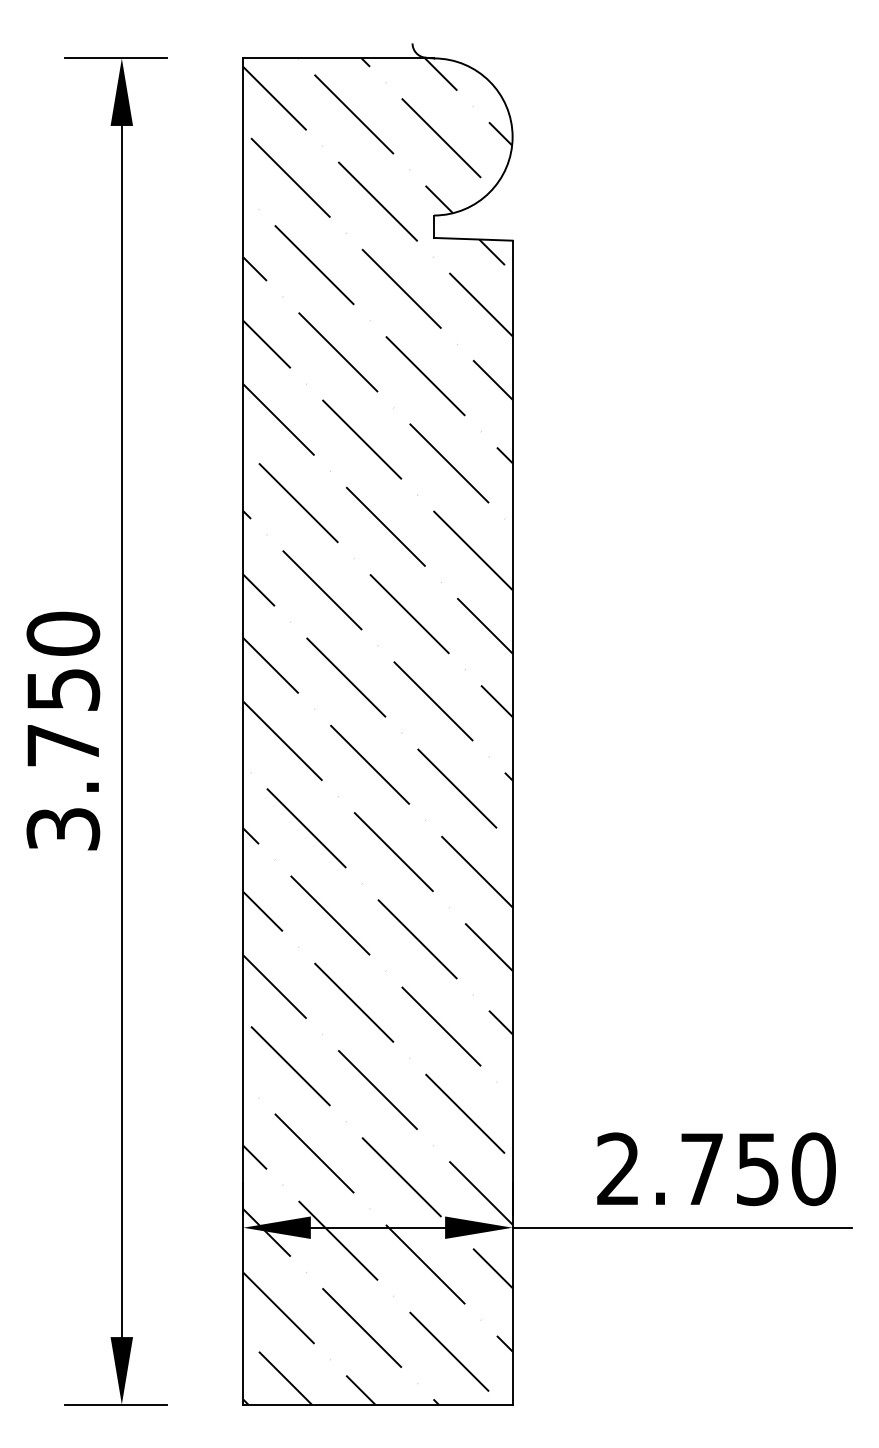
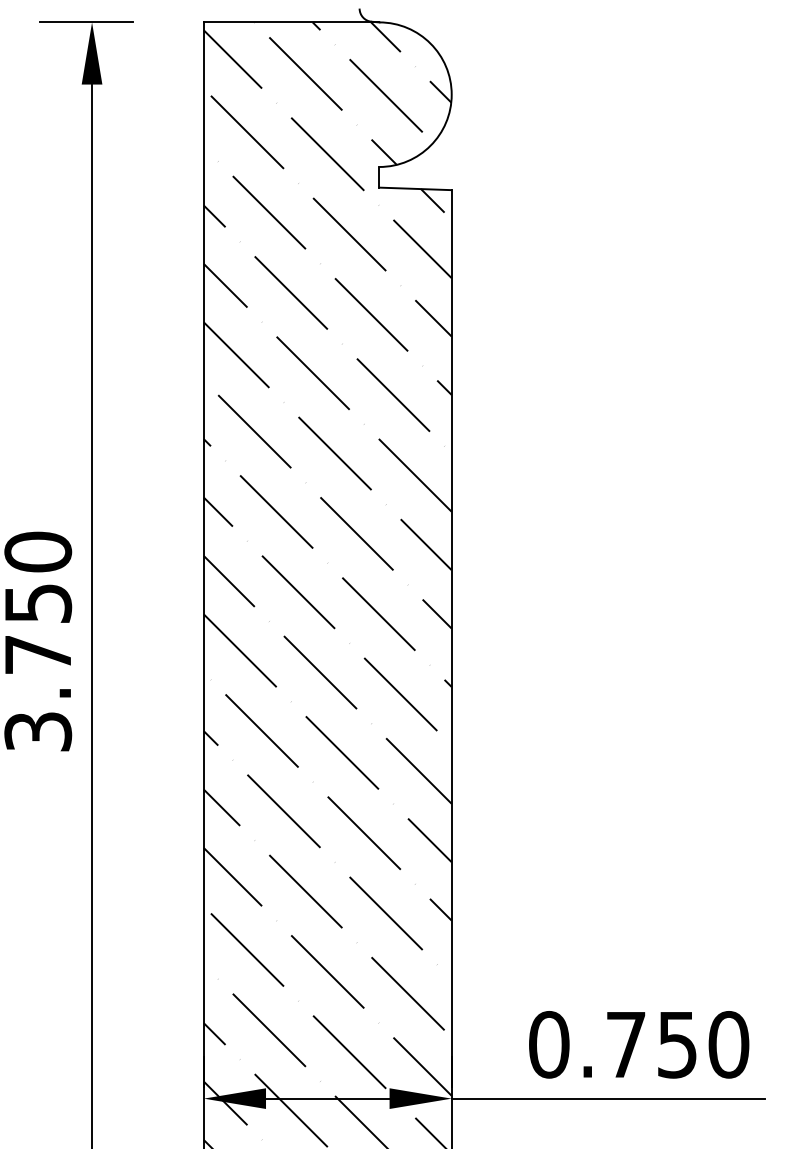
text: (618, 1169) -> (549, 1045), 2.750 -> 0.750

